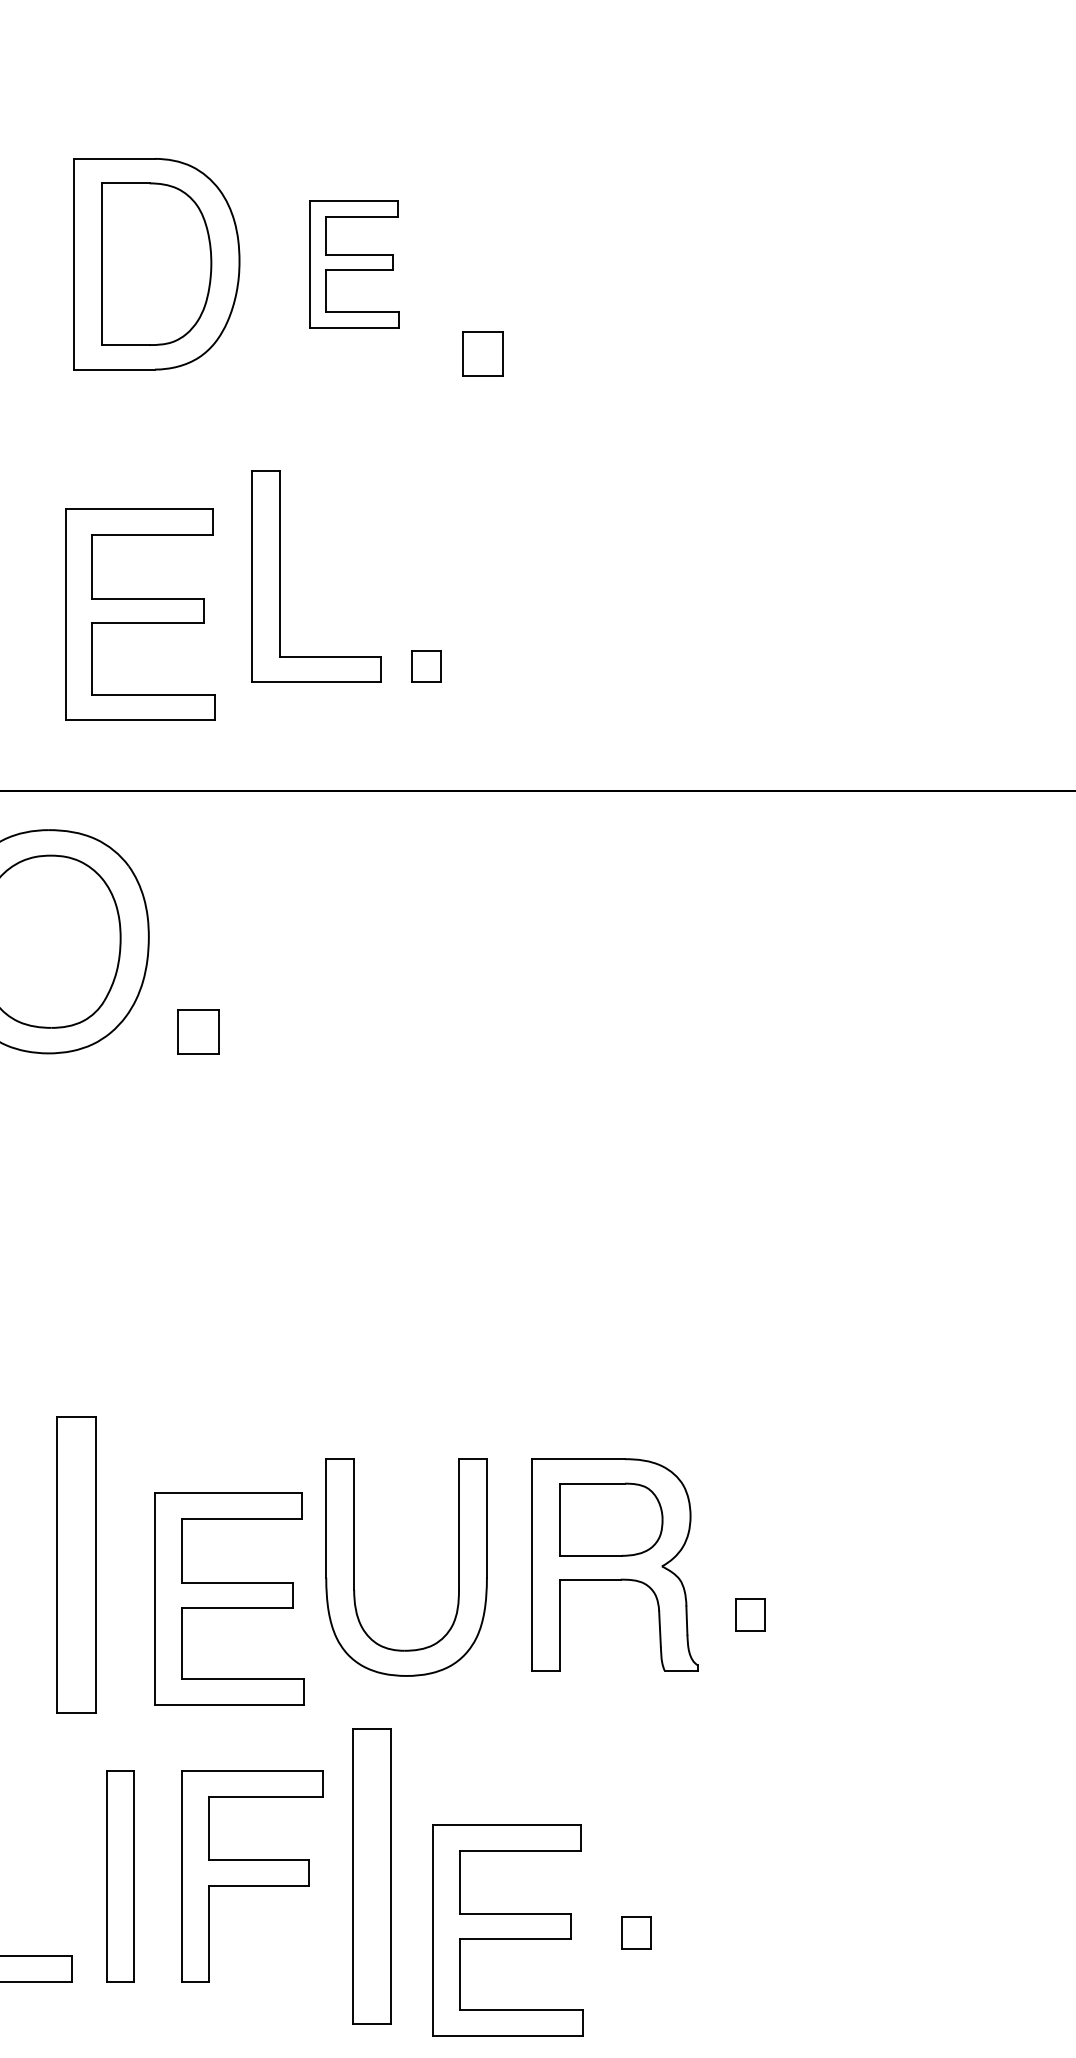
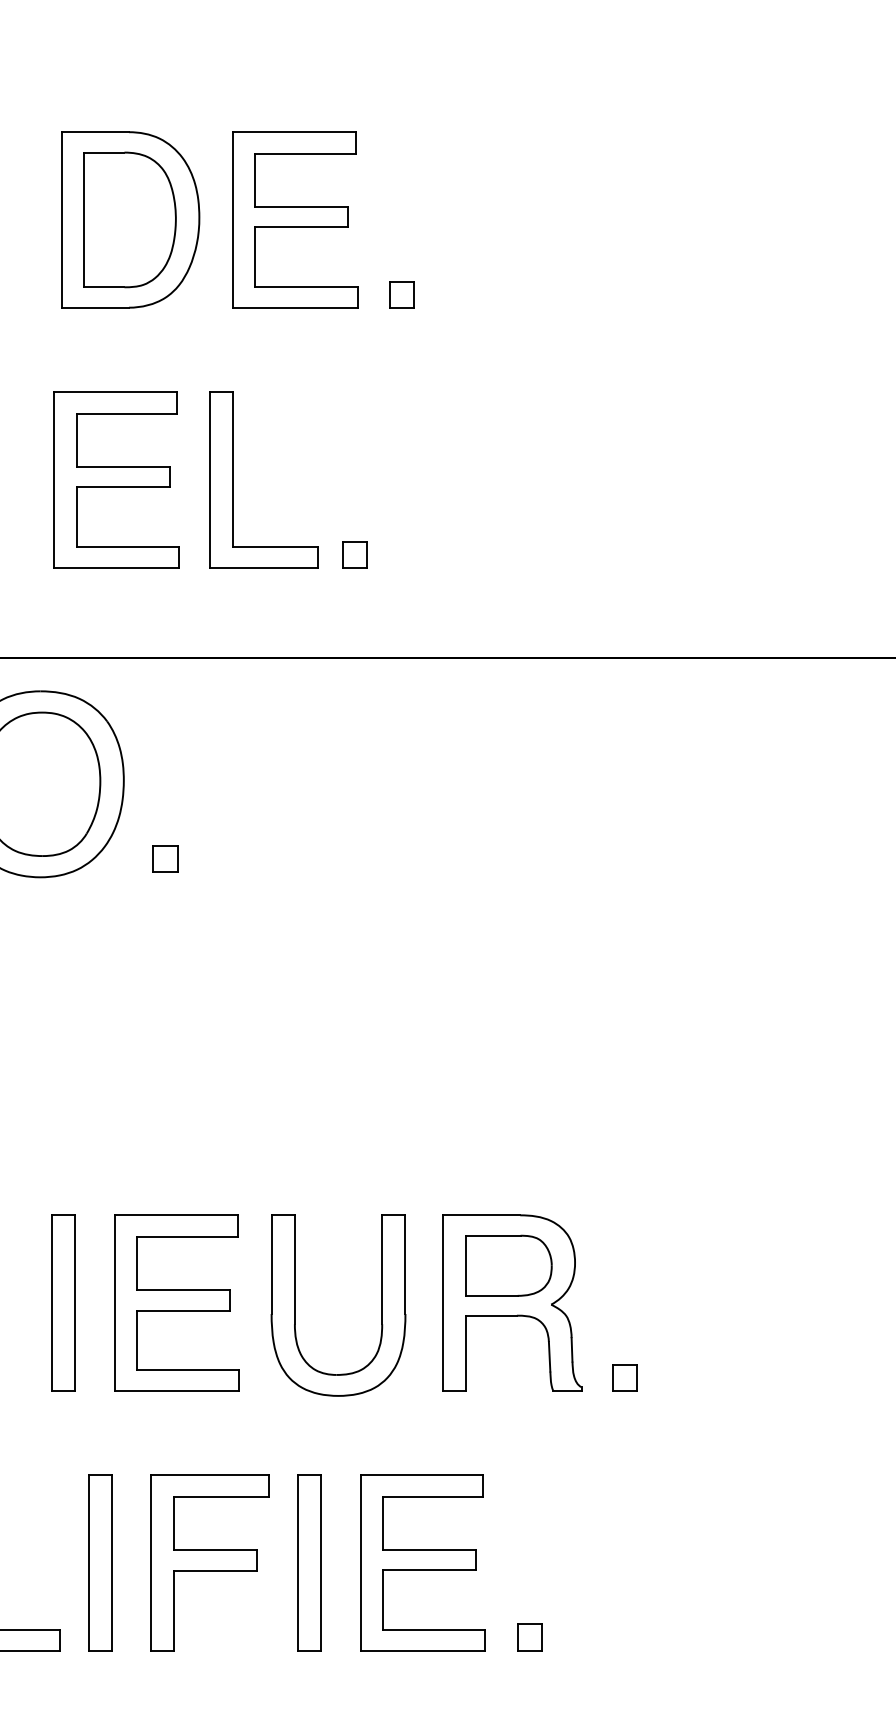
part: (354, 264) -> (295, 220), size x1.67
part: (482, 353) -> (401, 294), size x0.71
part: (140, 614) -> (116, 480), moved
part: (198, 1031) -> (165, 859), size x0.71
part: (75, 1564) -> (62, 1303), size x0.71
part: (229, 1598) -> (176, 1303), moved
part: (750, 1614) -> (625, 1378), moved
part: (371, 1876) -> (309, 1562), size x0.71
part: (507, 1930) -> (422, 1562), moved
part: (636, 1932) -> (530, 1637), moved

